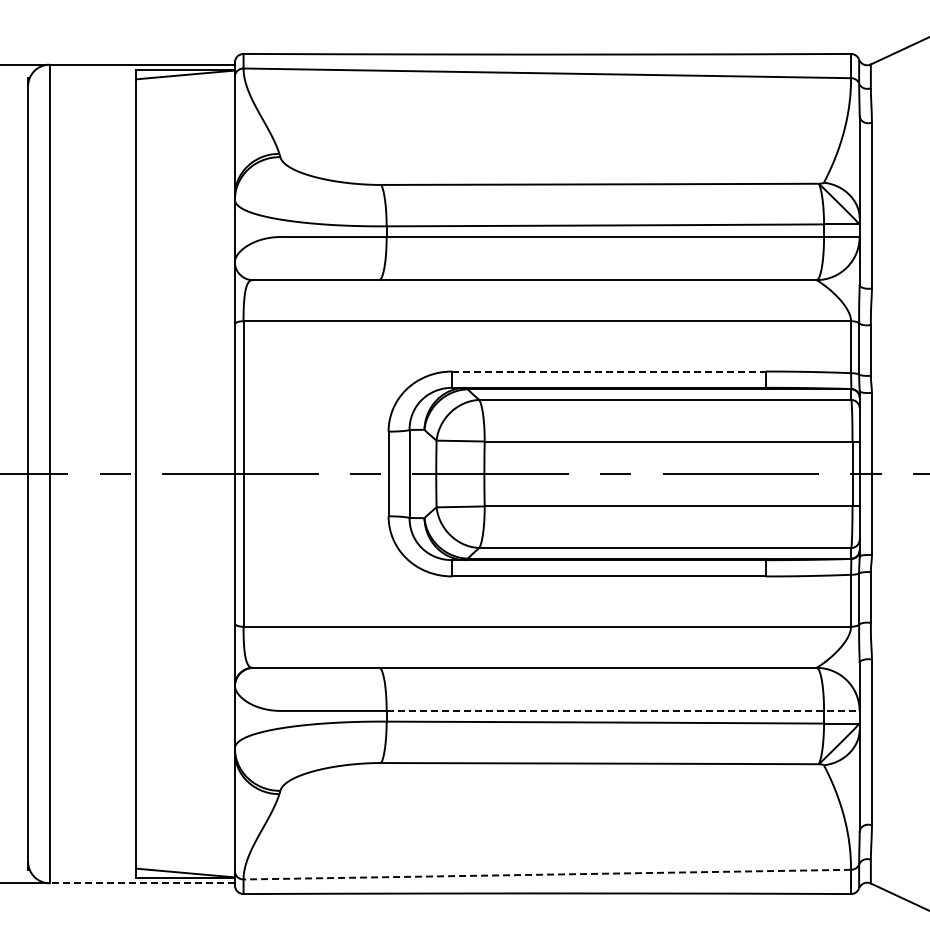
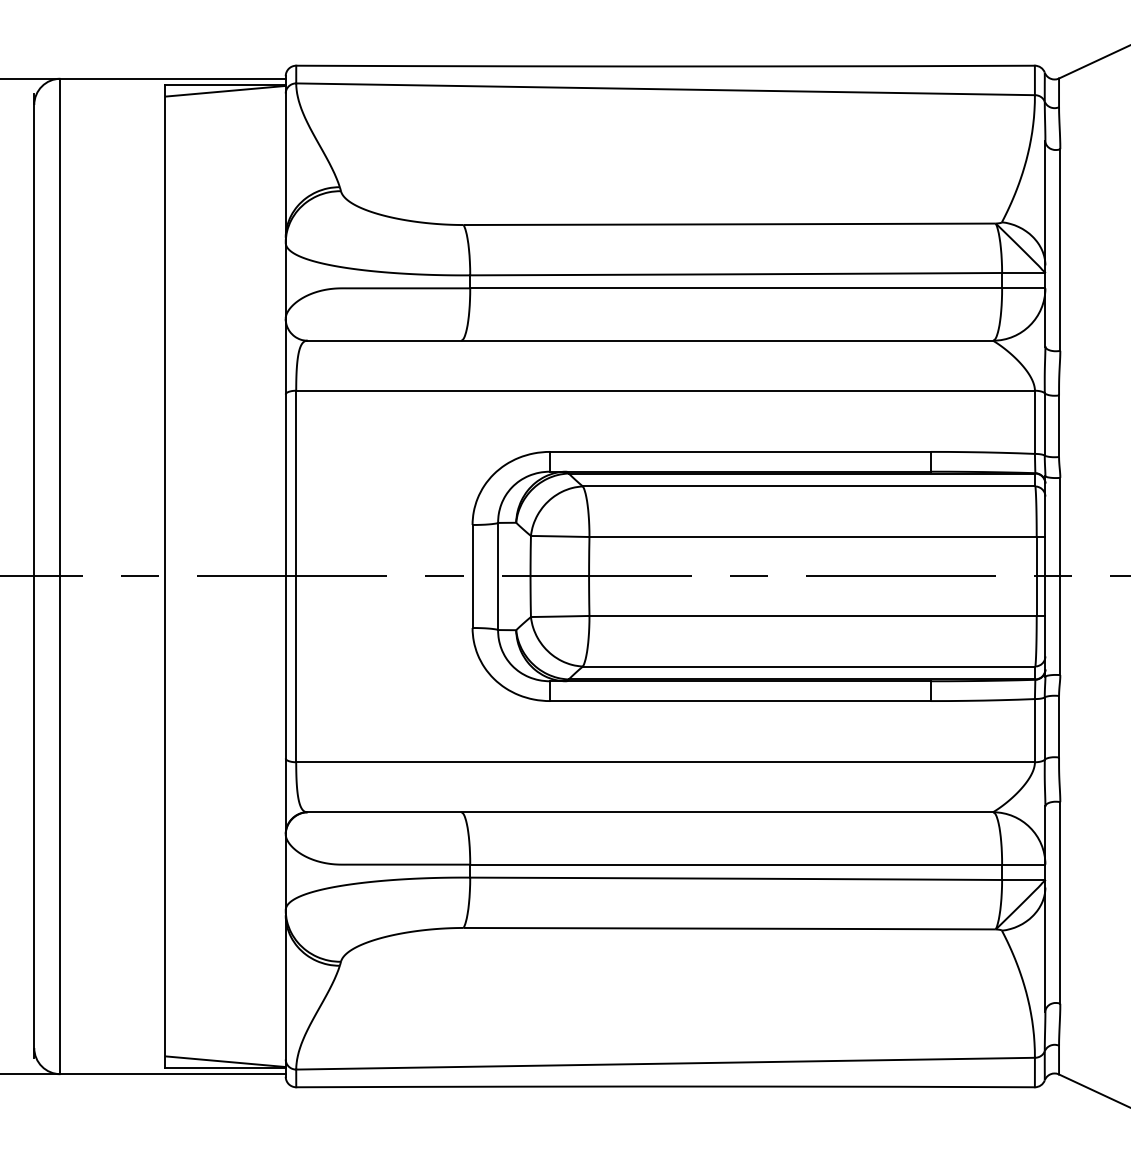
line: (609, 371) -> (741, 451), dashed -> solid
line: (623, 710) -> (758, 864), dashed -> solid
line: (547, 874) -> (665, 1063), dashed -> solid
line: (142, 883) -> (173, 1074), dashed -> solid

